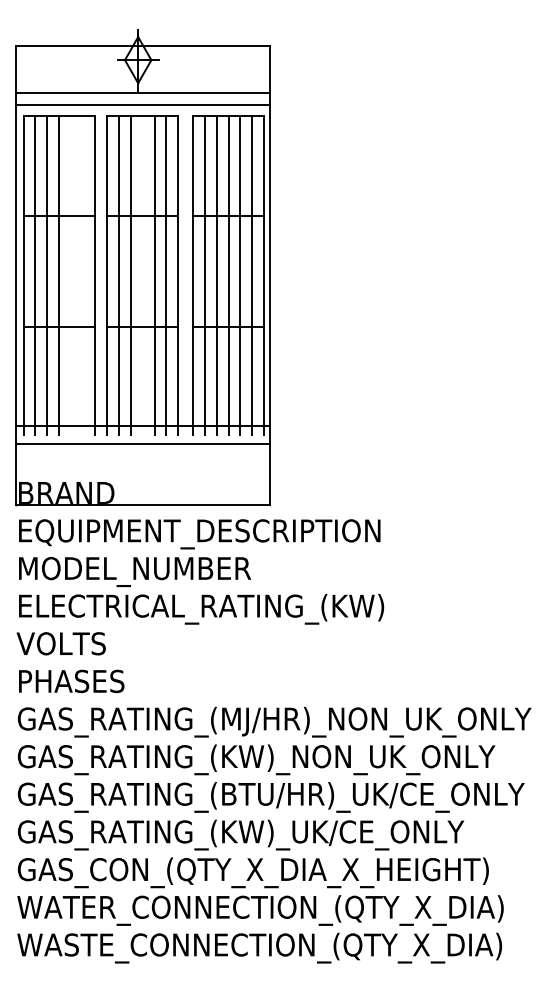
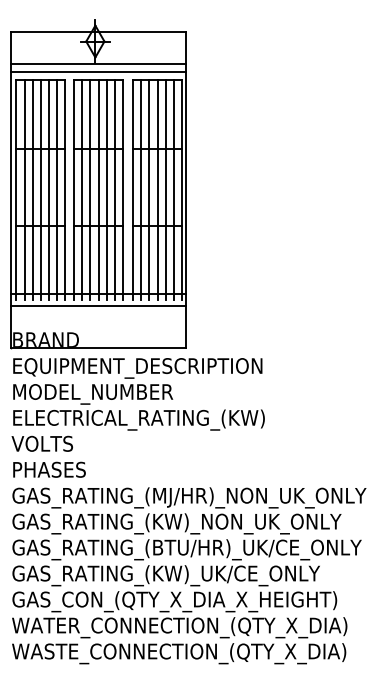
line: (71, 274) -> (49, 189), added
line: (83, 274) -> (57, 189), added
line: (142, 274) -> (98, 189), added

